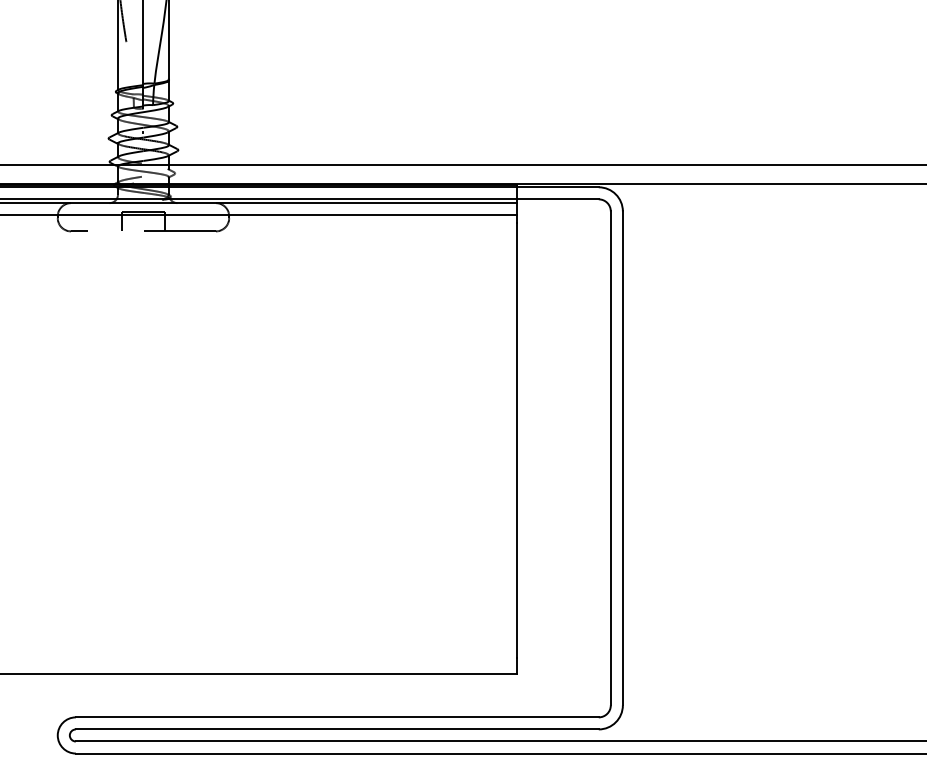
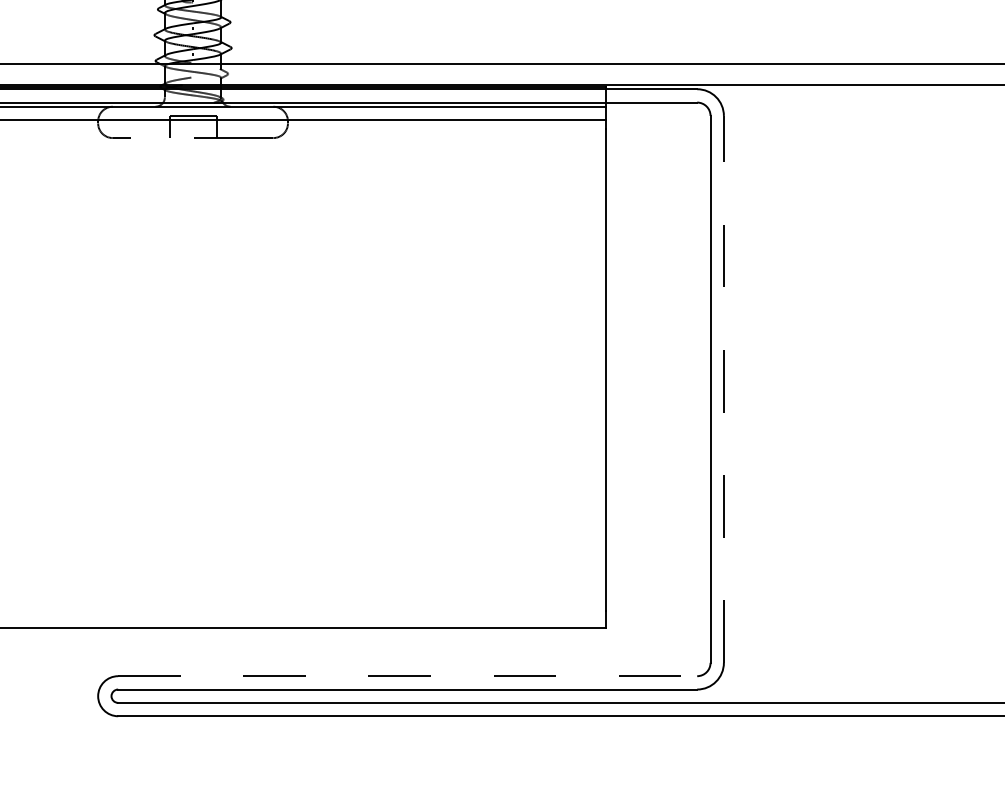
line: (622, 458) -> (723, 389), solid -> dashed
line: (337, 717) -> (407, 676), solid -> dashed

